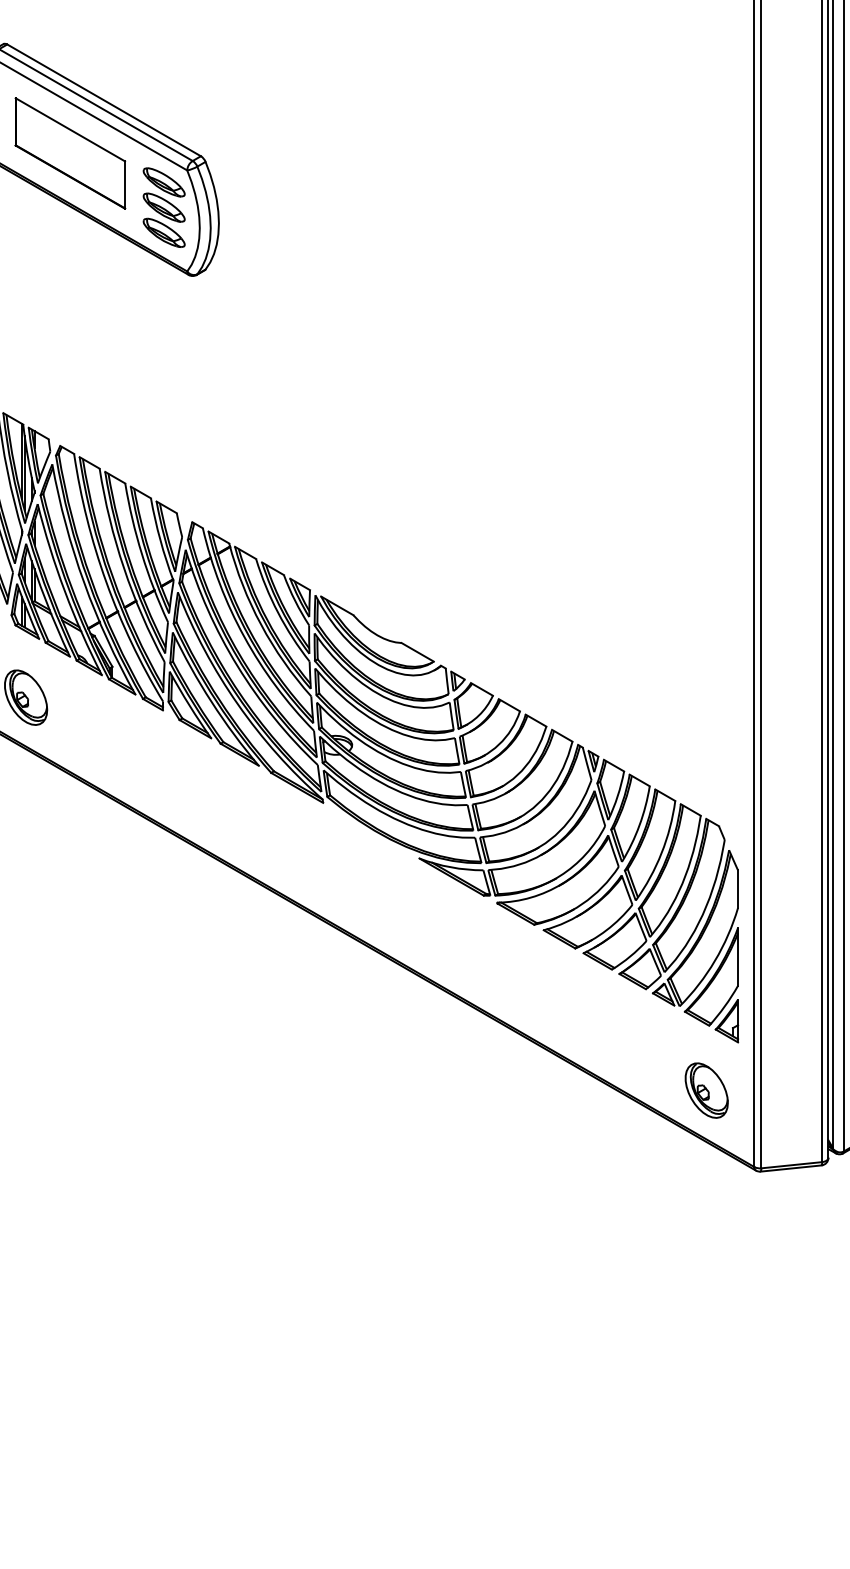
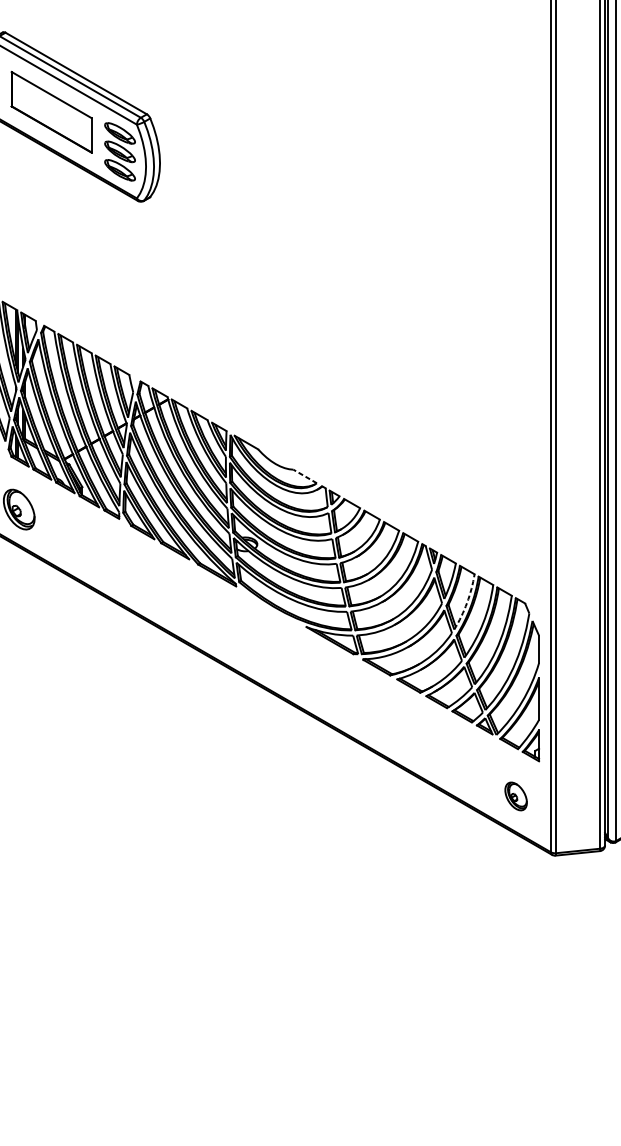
line: (417, 652) -> (305, 476), solid -> dashed
arc: (639, 825) -> (467, 602), solid -> dashed
part: (706, 1090) -> (516, 796), size x0.7

